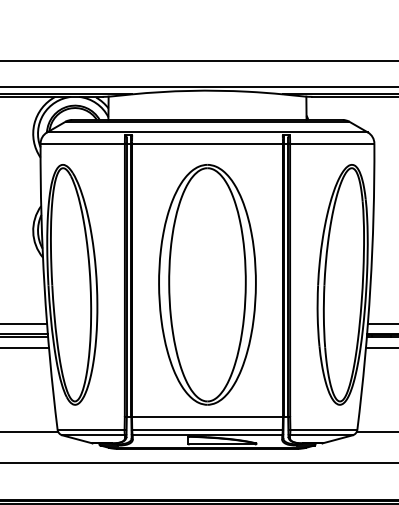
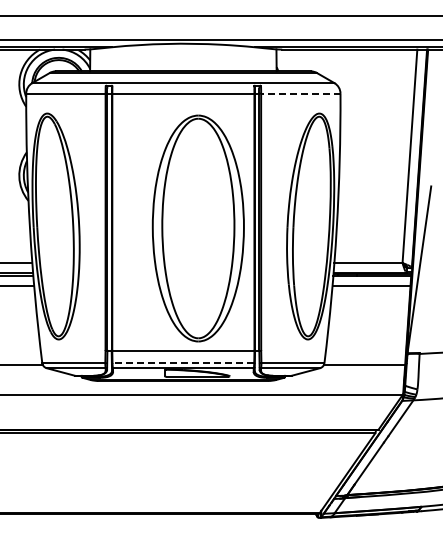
line: (331, 143) -> (300, 93), solid -> dashed
part: (206, 284) -> (197, 228), moved
line: (207, 430) -> (183, 363), solid -> dashed

